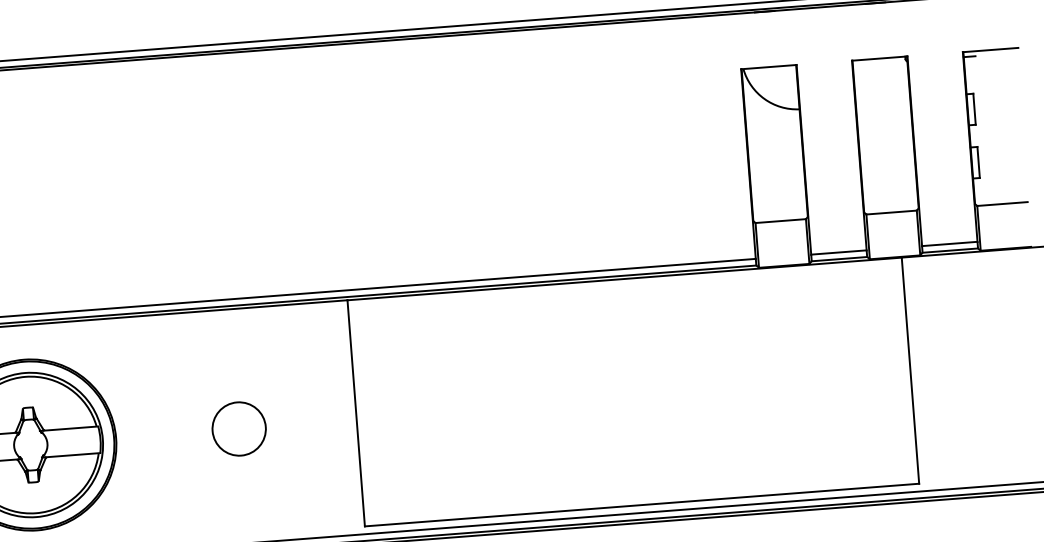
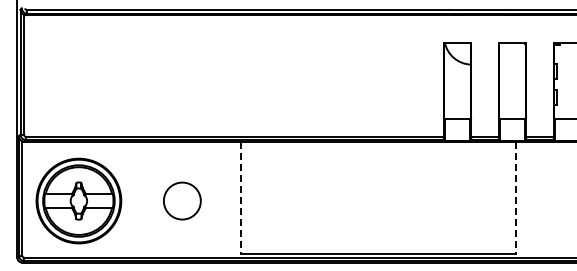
line: (909, 372) -> (515, 198), solid -> dashed
line: (355, 414) -> (240, 198), solid -> dashed
circle: (239, 427) -> (182, 200), size x1.4

